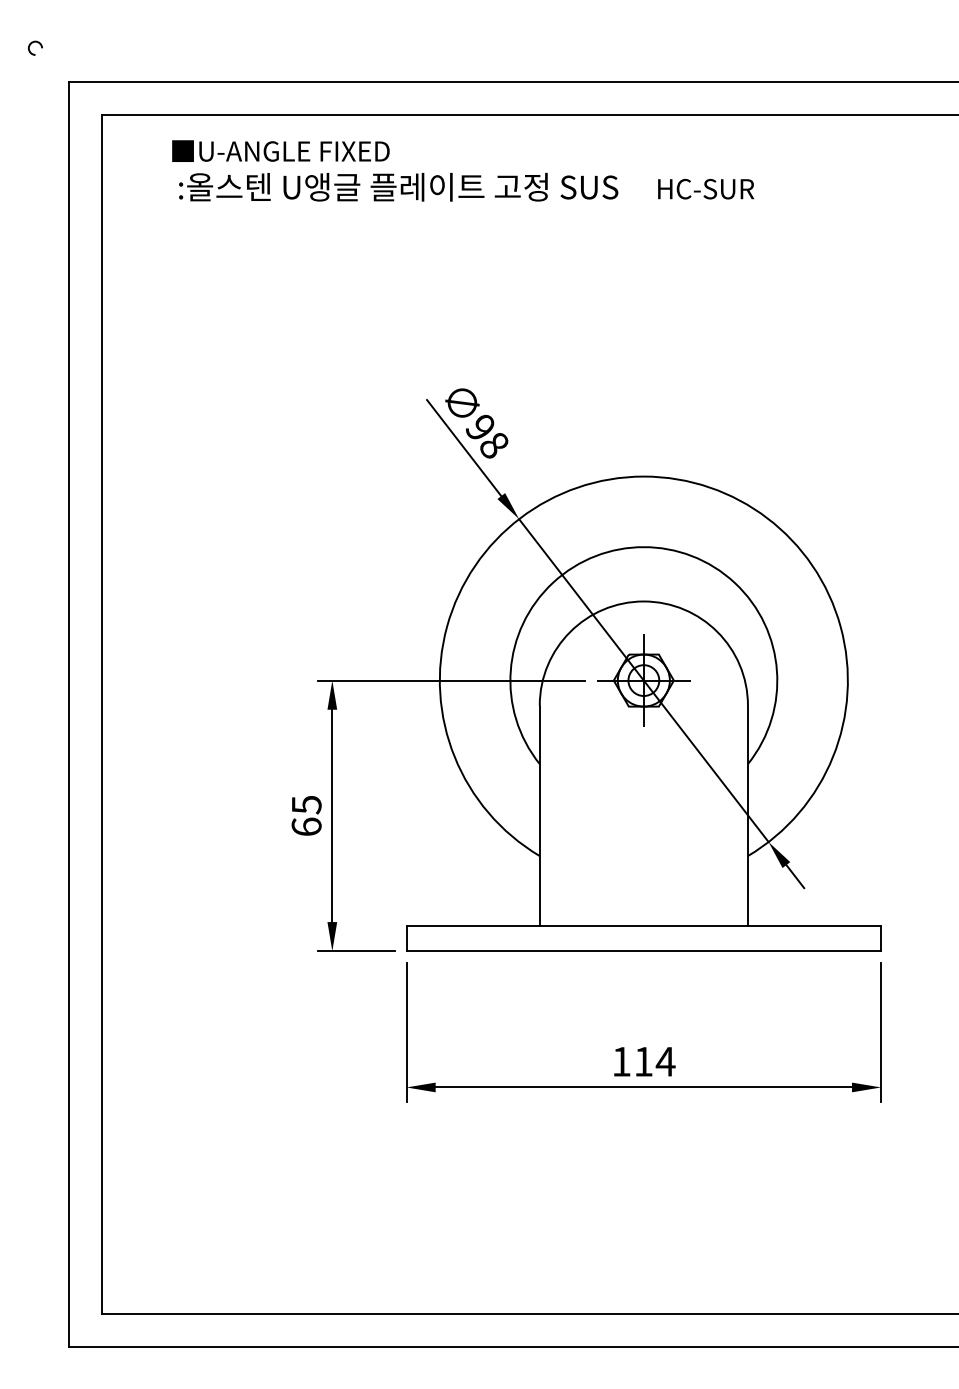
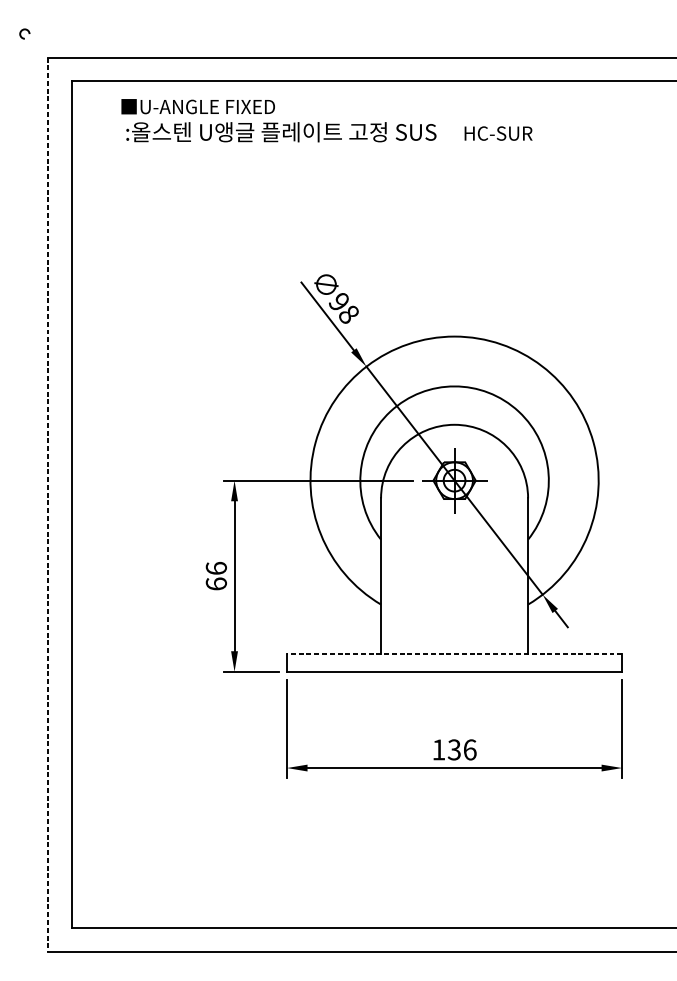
line: (68, 714) -> (48, 504), solid -> dashed
text: (306, 804) -> (216, 568), 65 -> 66
line: (643, 926) -> (454, 654), solid -> dashed
text: (654, 1061) -> (462, 749), 114 -> 136

